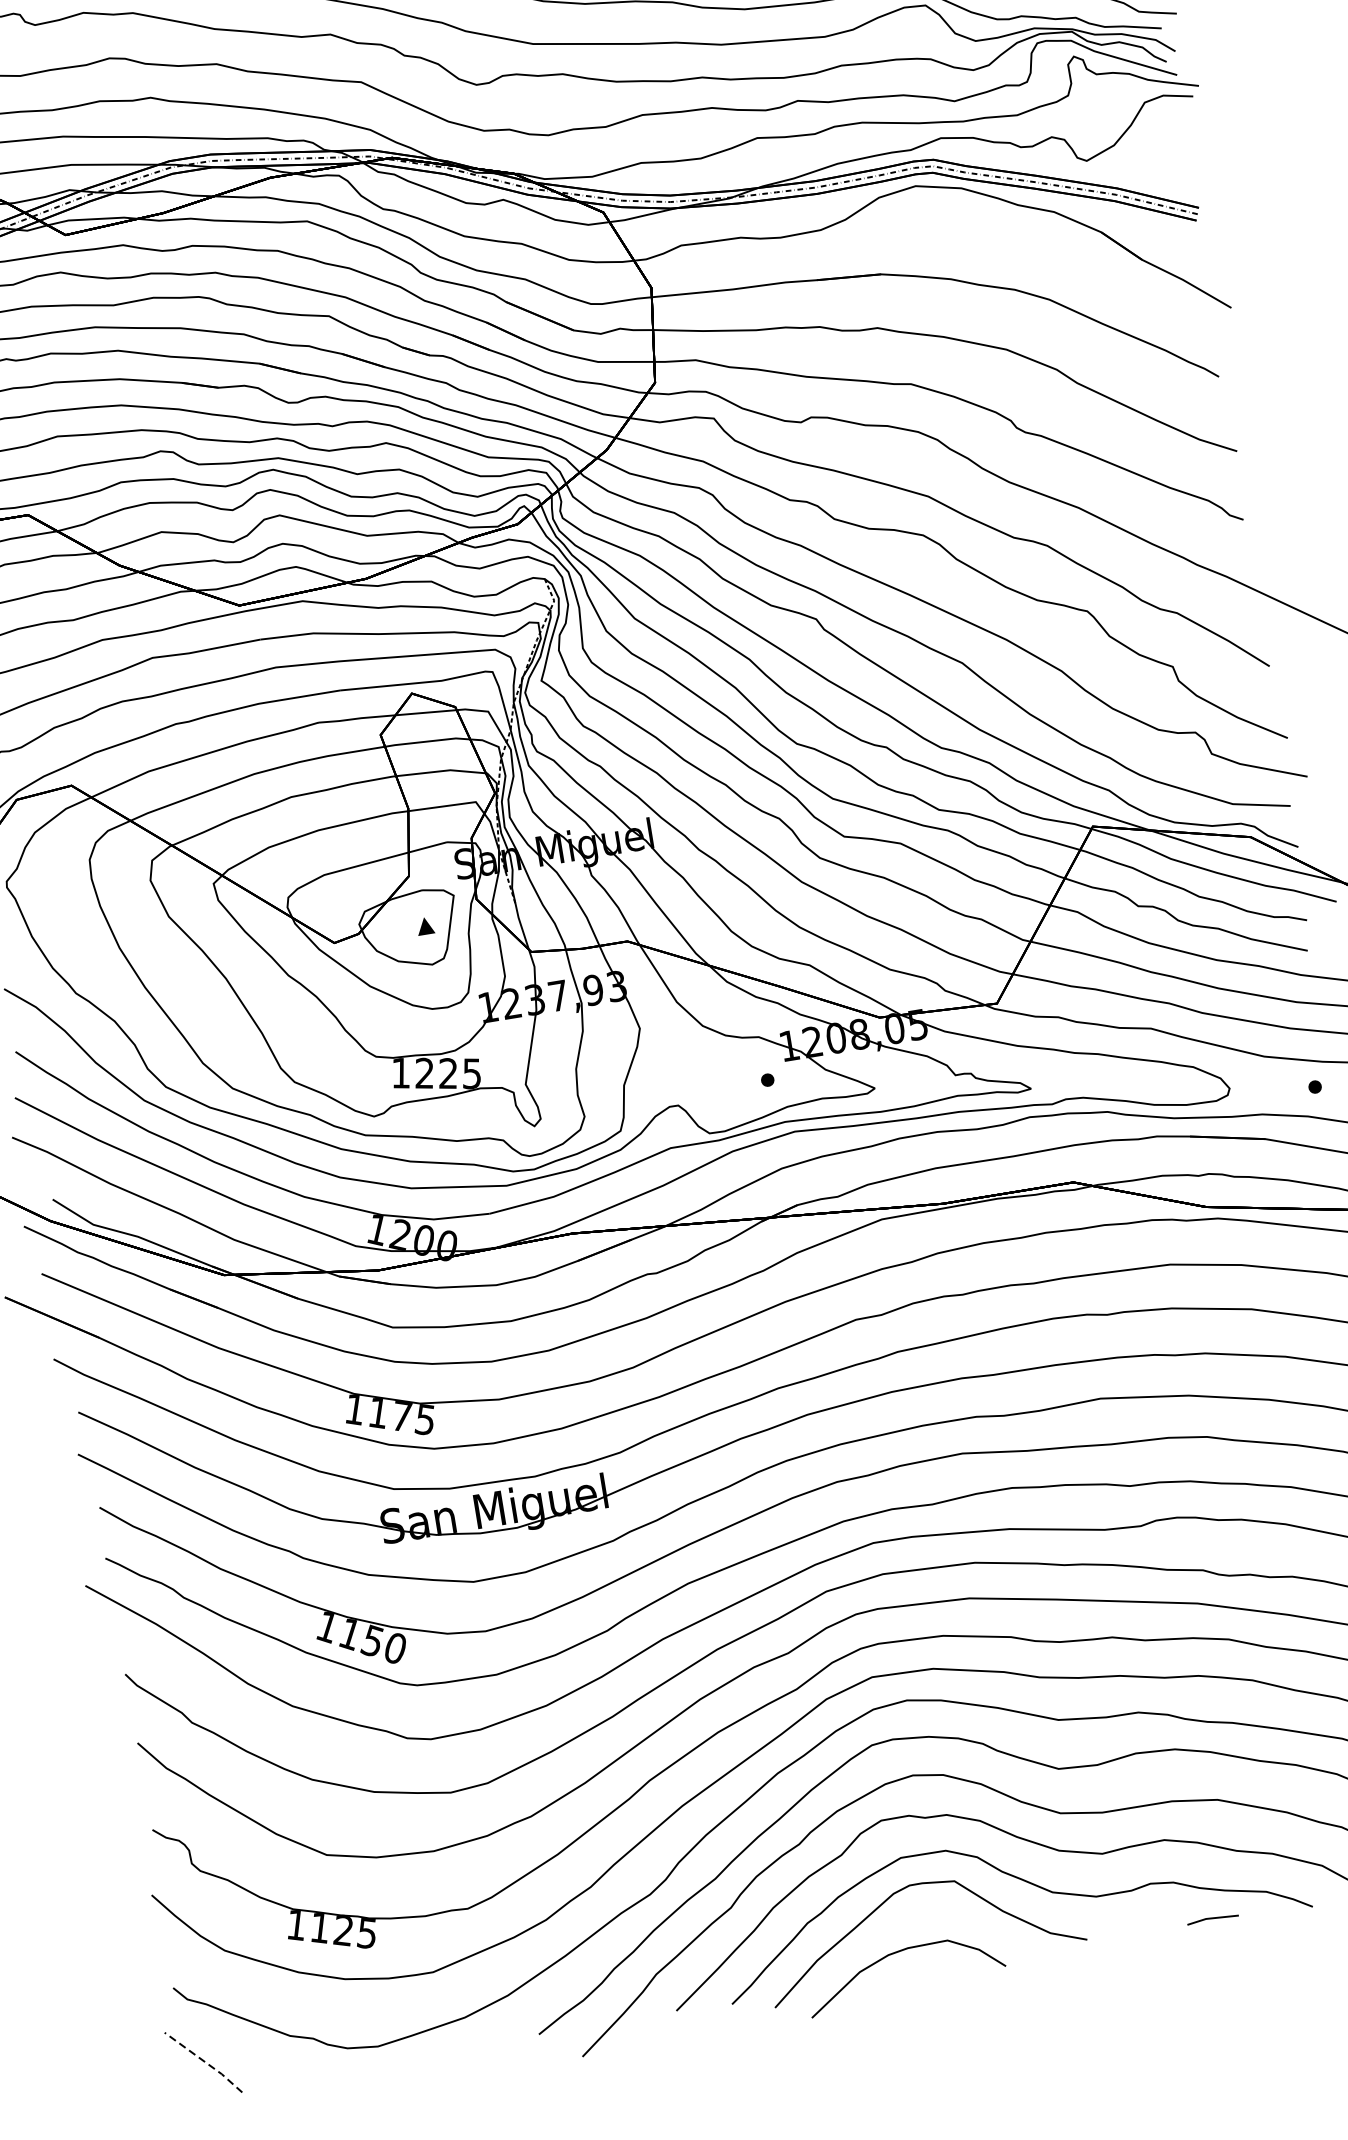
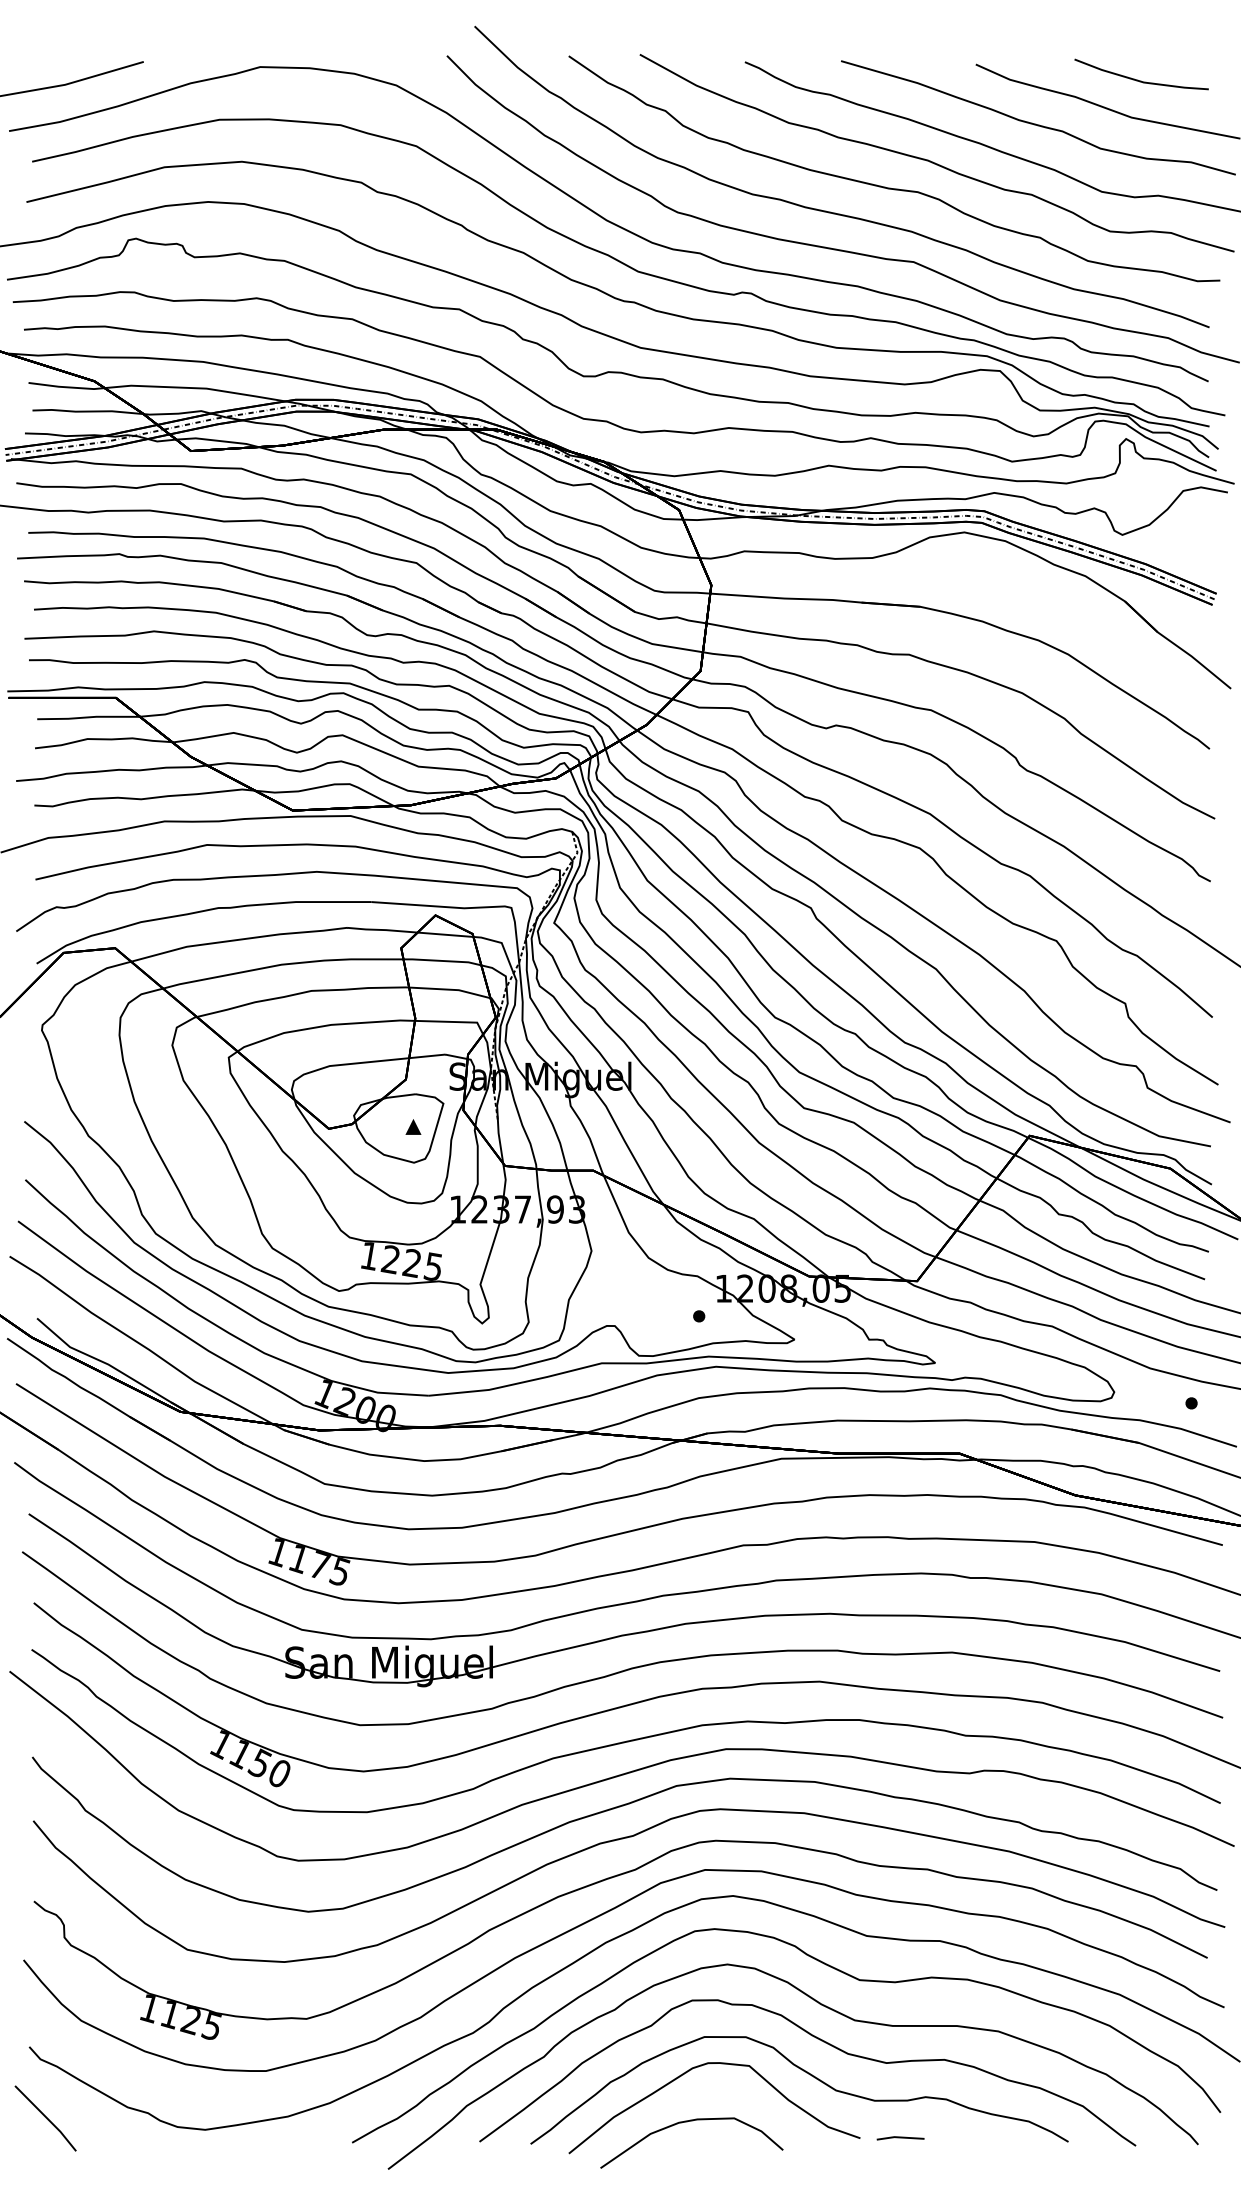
line: (1212, 1919) -> (900, 2138), moved
line: (205, 2062) -> (47, 2118), dashed -> solid

